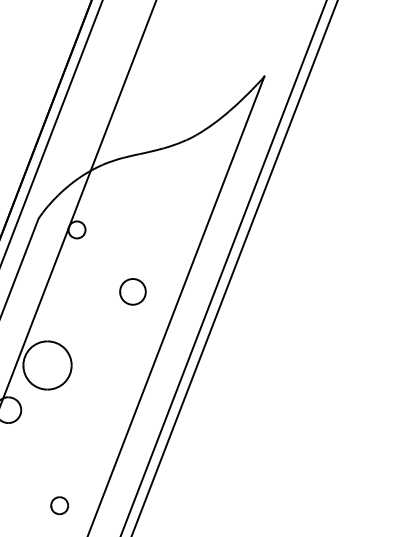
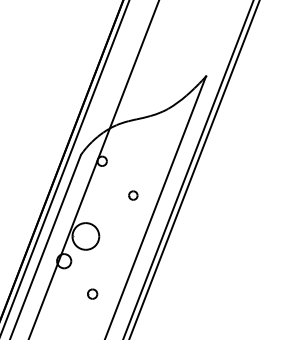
part: (133, 291) -> (133, 195), size x0.6
part: (59, 504) -> (92, 293), moved

